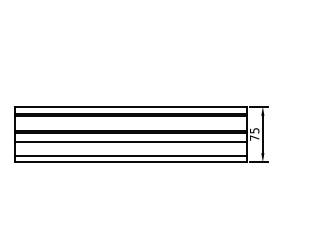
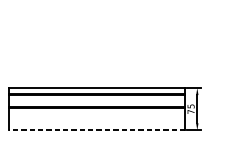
line: (130, 141) -> (96, 114), removed
line: (130, 156) -> (96, 125), removed
line: (130, 162) -> (96, 130), solid -> dashed

